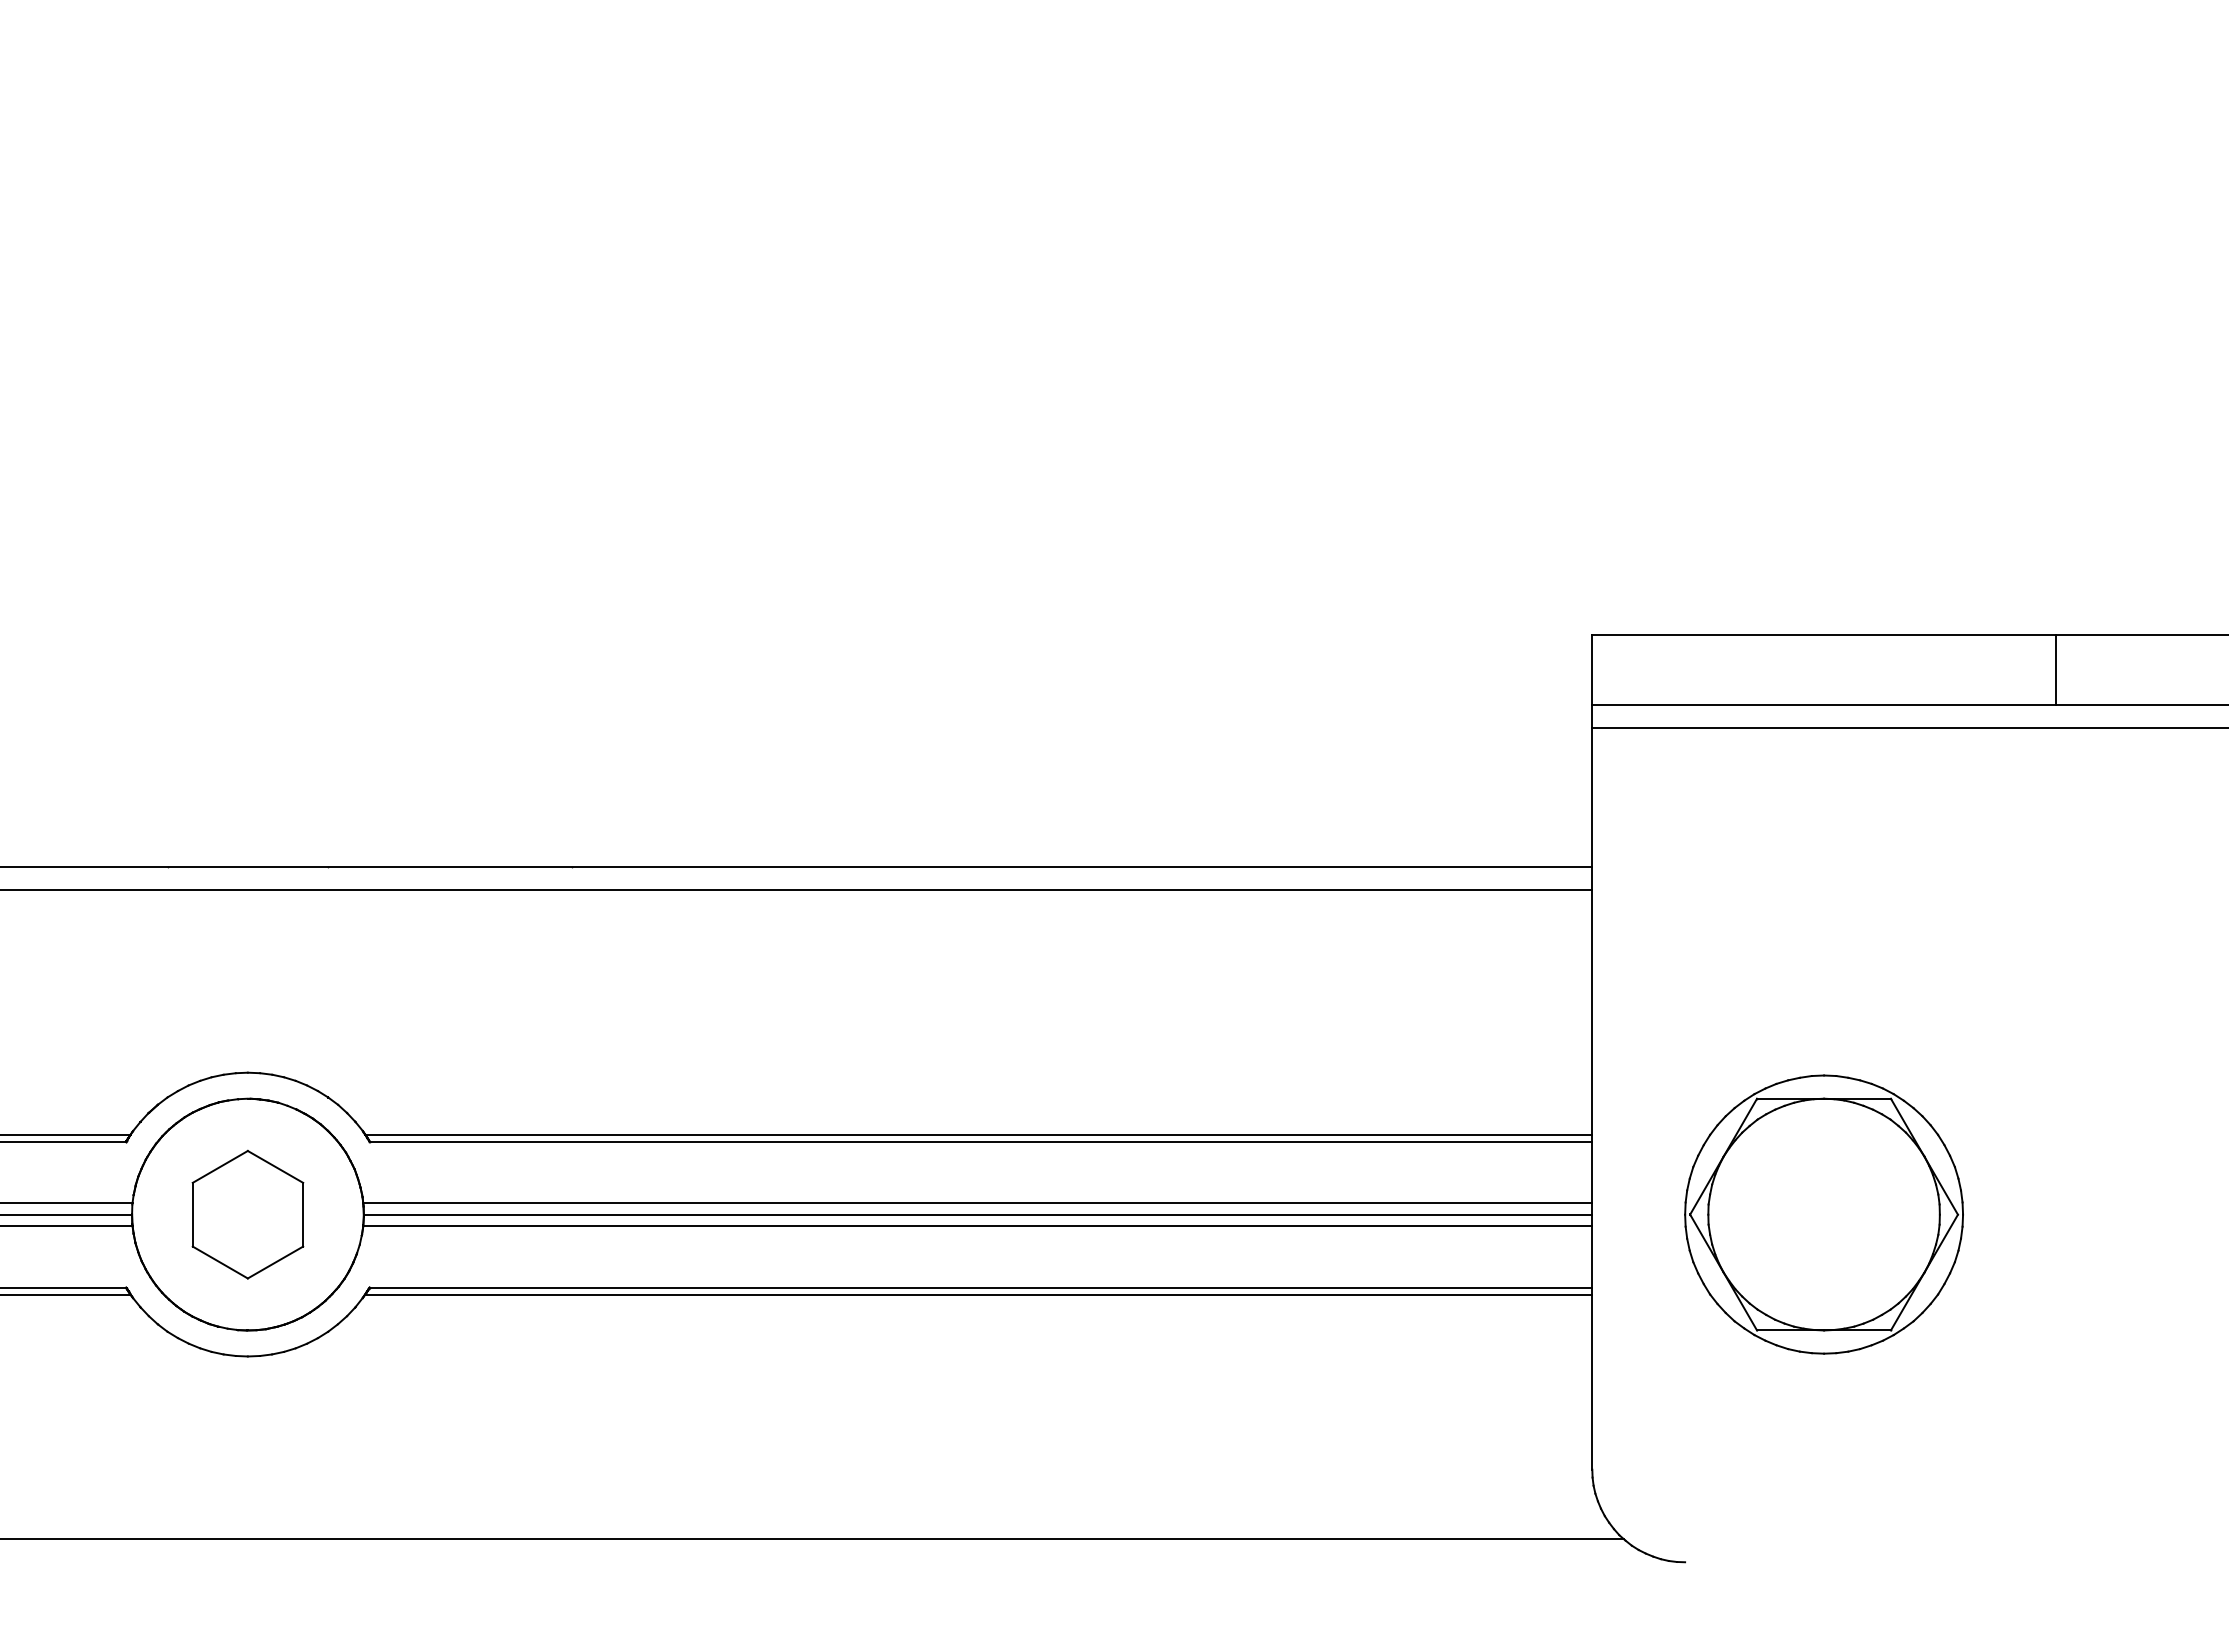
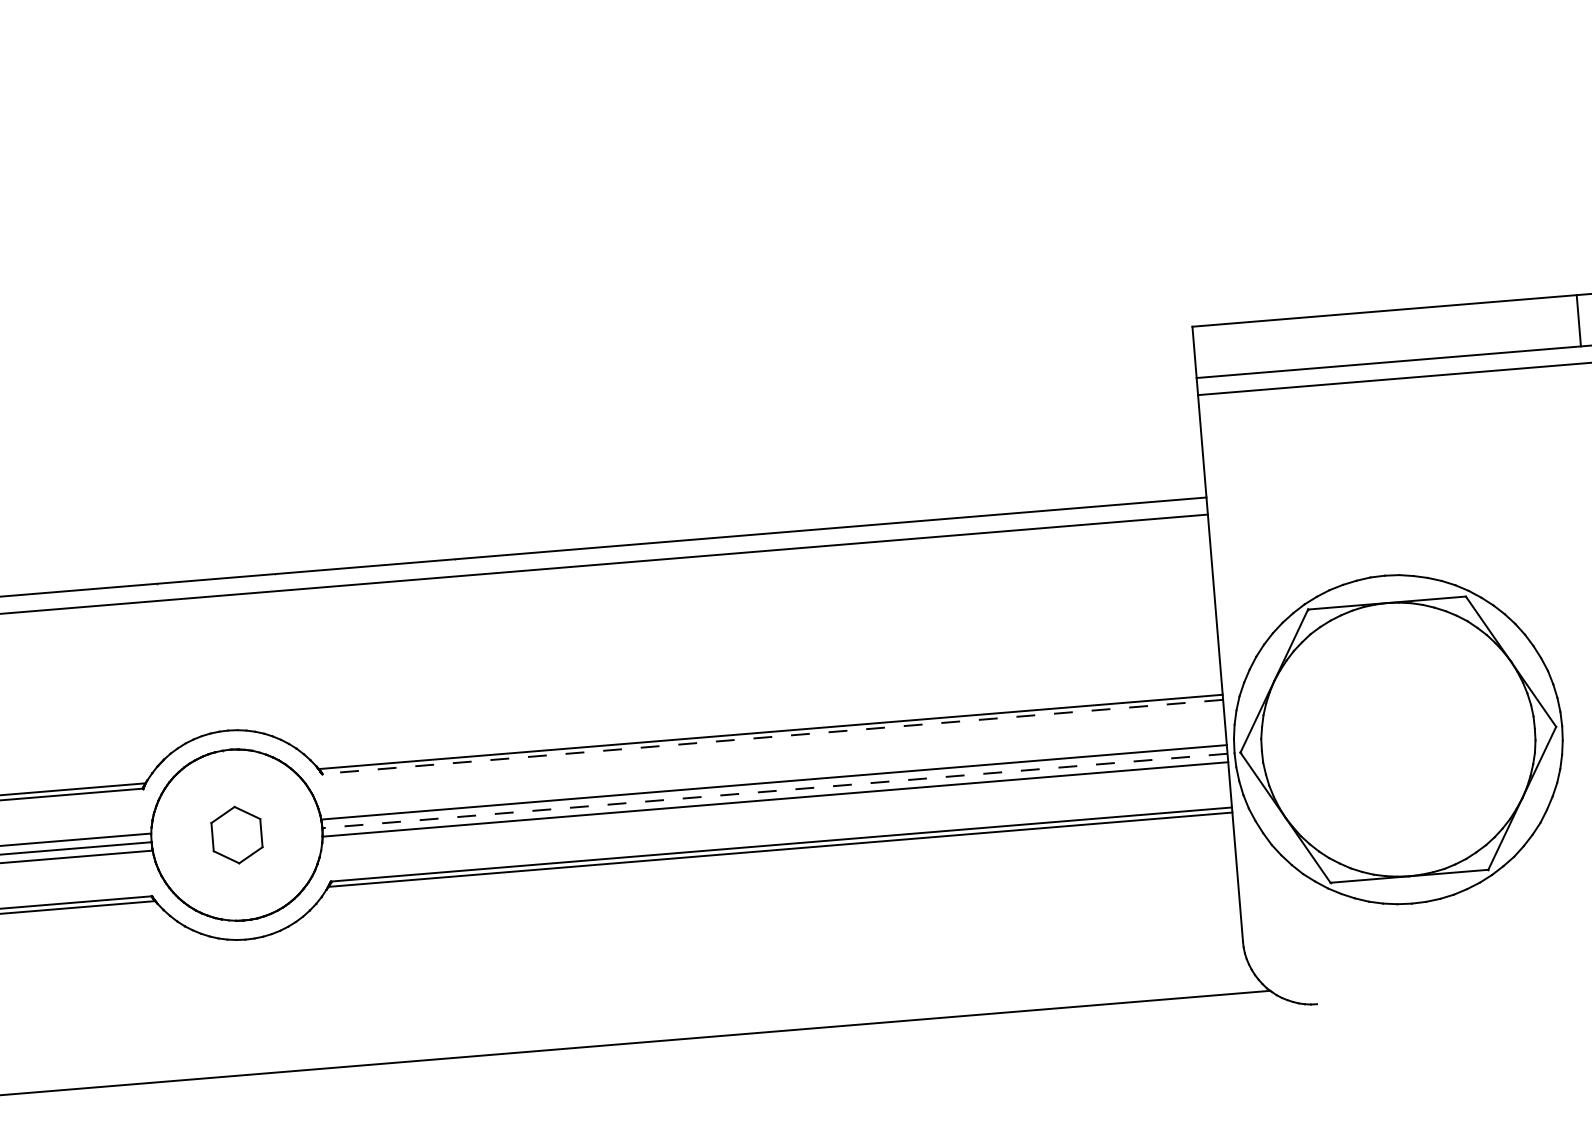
line: (2055, 669) -> (1578, 320), moved
line: (980, 1141) -> (772, 736), solid -> dashed
part: (247, 1214) -> (236, 835), size x0.6
line: (977, 1214) -> (774, 790), solid -> dashed
part: (1823, 1214) -> (1397, 739), size x1.6

